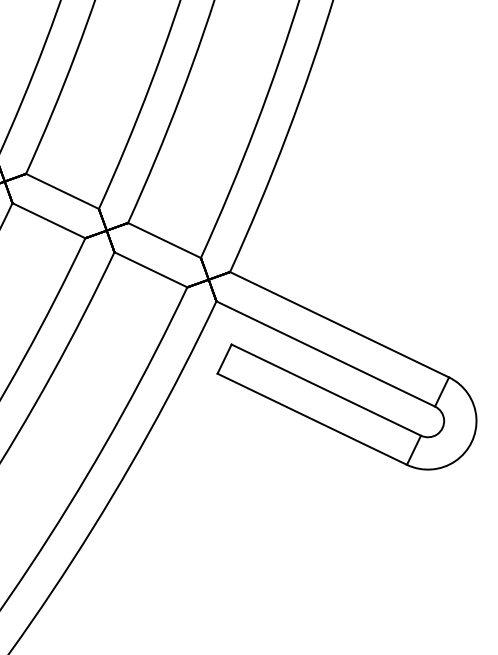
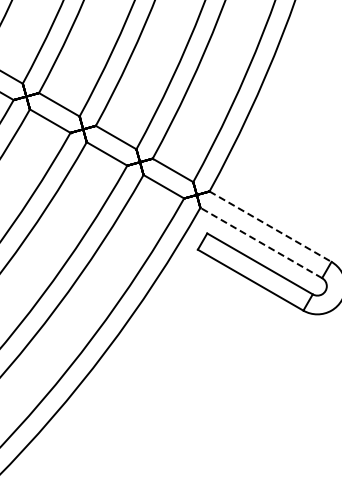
line: (339, 324) -> (270, 226), solid -> dashed
line: (324, 353) -> (260, 242), solid -> dashed

